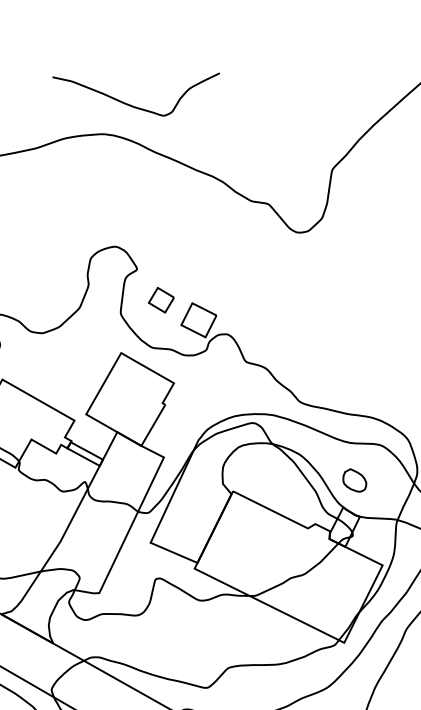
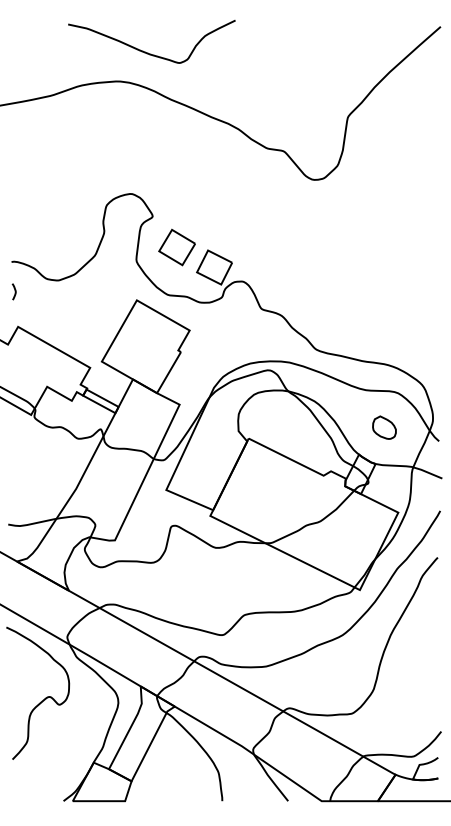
part: (160, 300) -> (176, 247), size x1.43
part: (354, 480) -> (384, 427), moved

